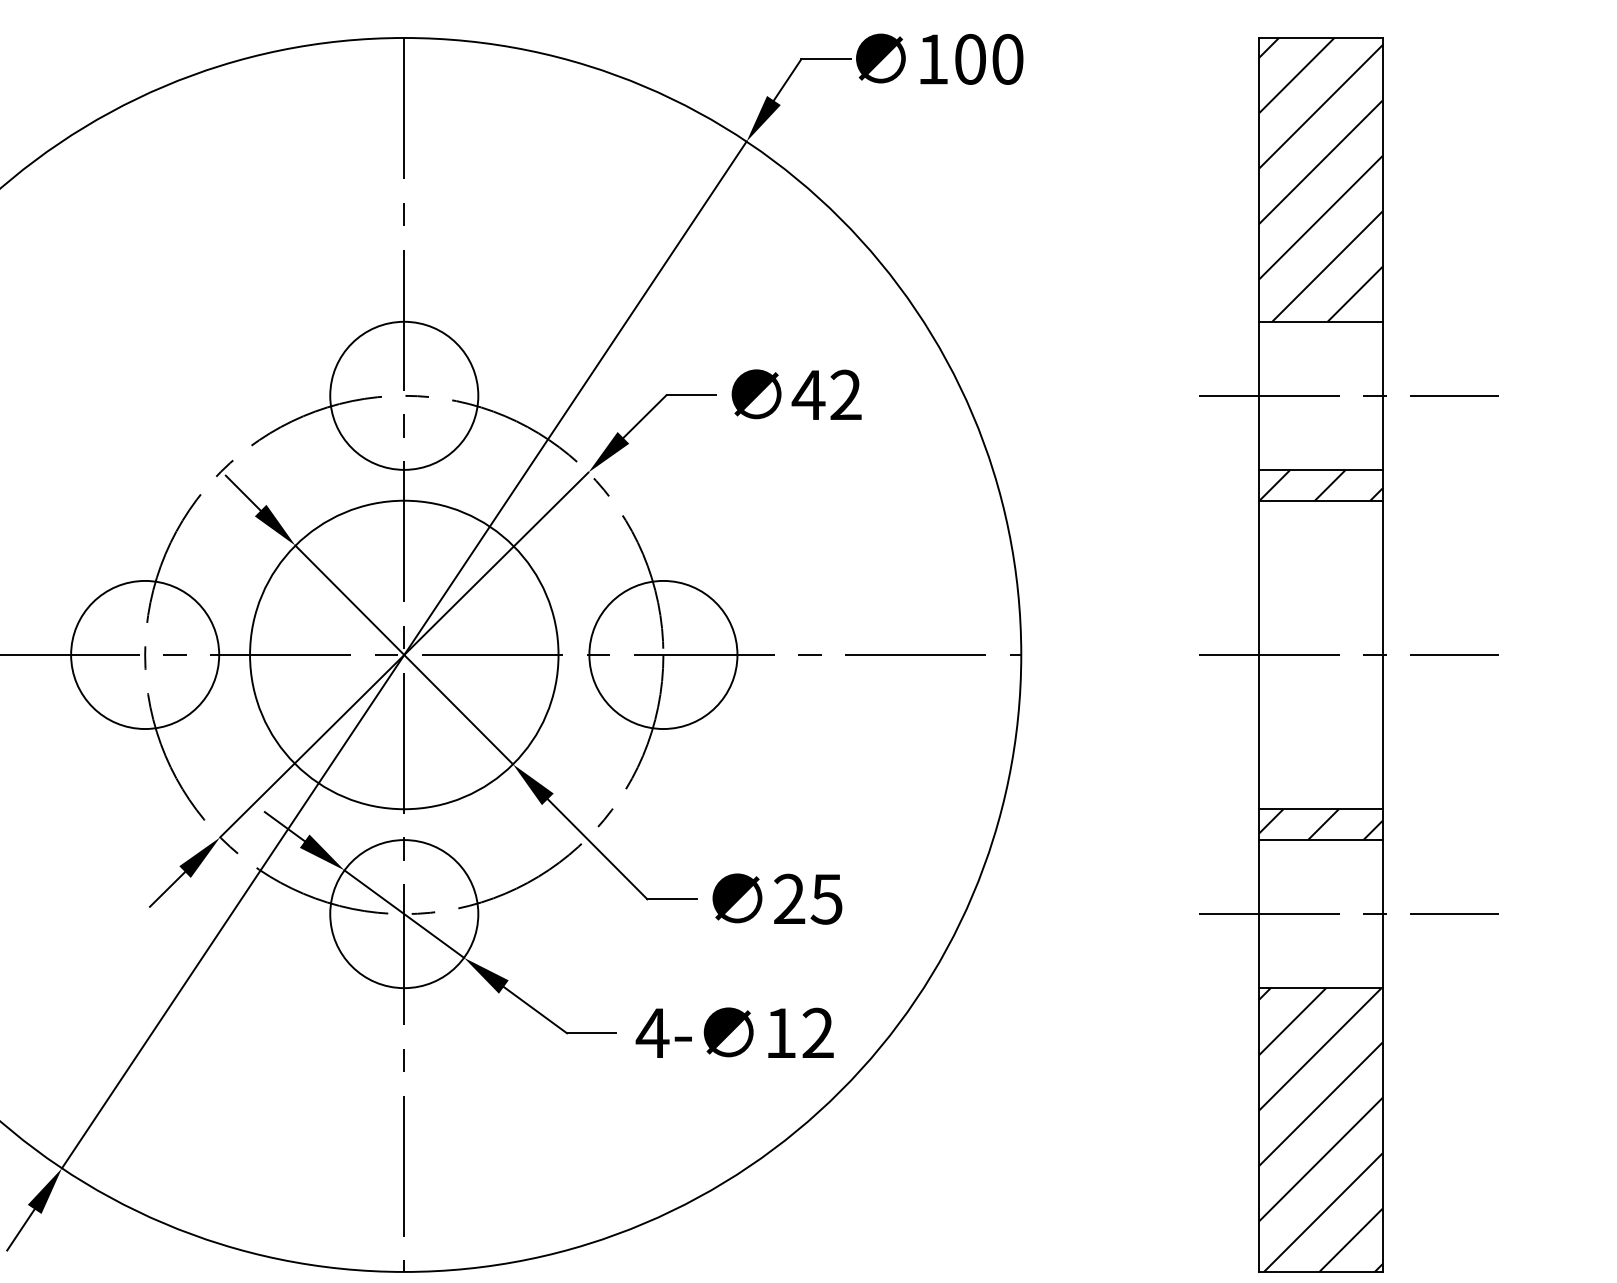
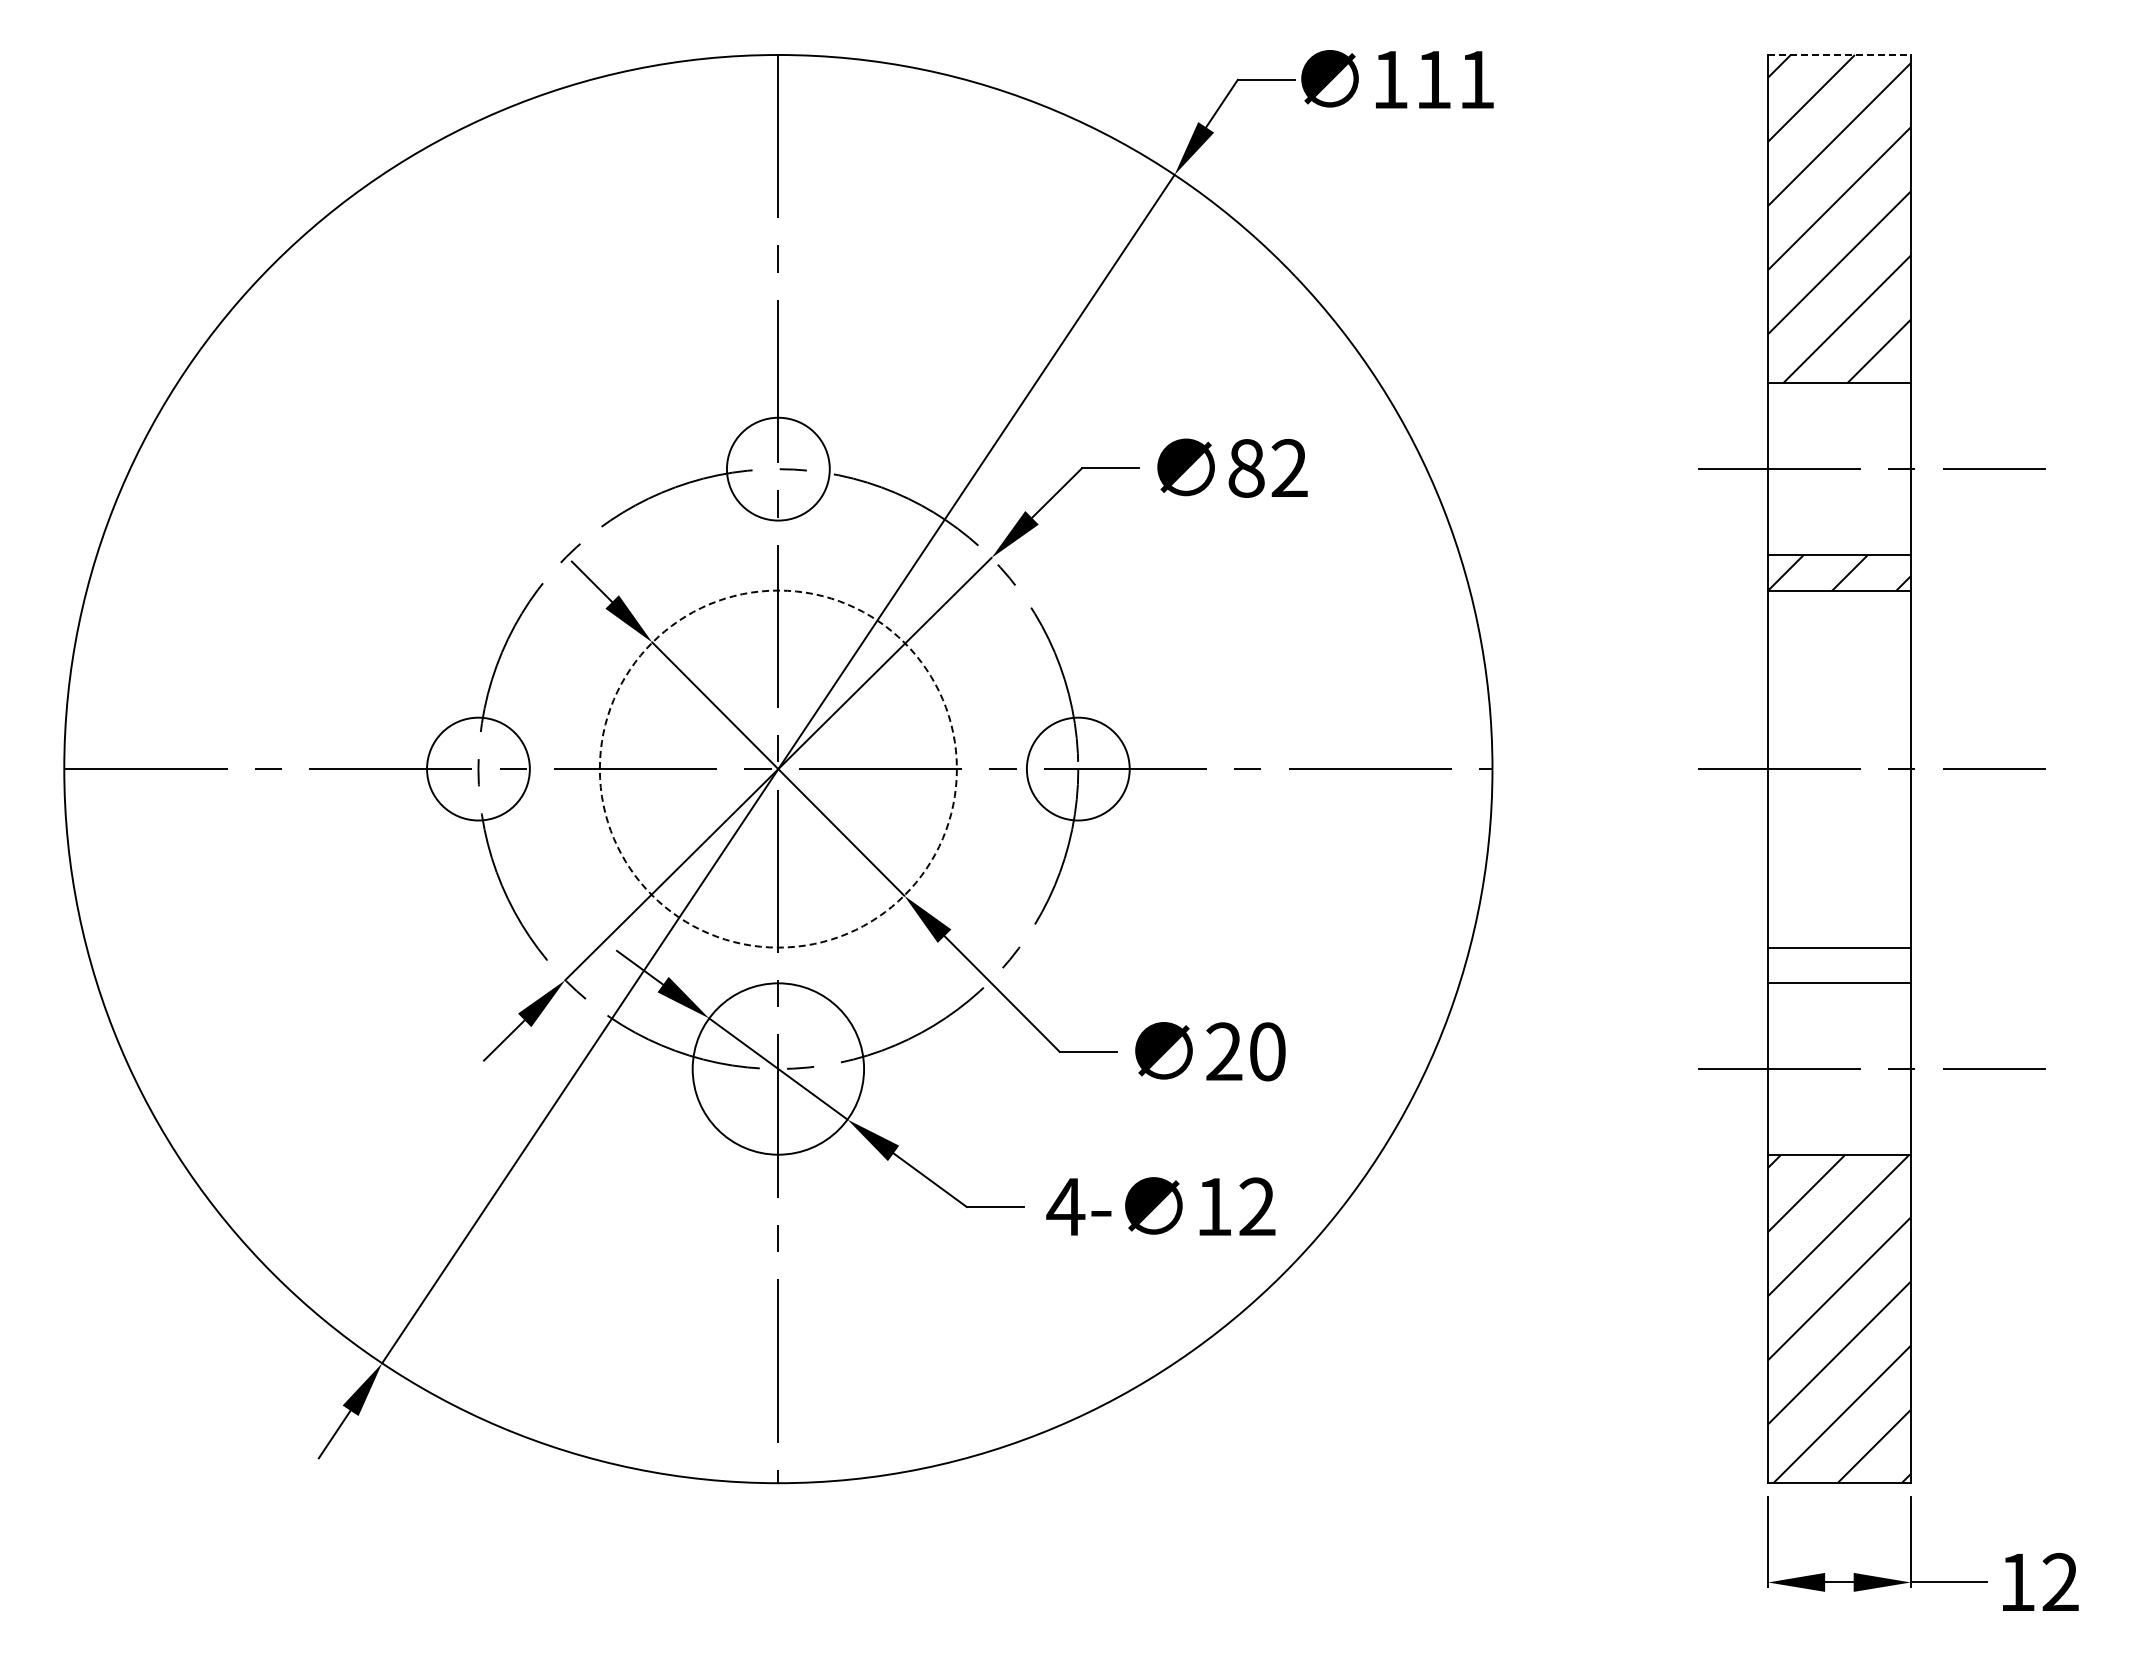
line: (1321, 38) -> (1839, 55), solid -> dashed
text: (989, 59) -> (1455, 79), 100 -> 111
circle: (404, 395) -> (778, 468), size x0.6
text: (807, 395) -> (1245, 468), 42 -> 82
circle: (145, 654) -> (478, 768), size x0.6
circle: (403, 654) -> (777, 768), solid -> dashed
circle: (663, 654) -> (1078, 768), size x0.6
hatch: (1320, 824) -> (1838, 965), removed
text: (826, 898) -> (1266, 1051), 25 -> 20

